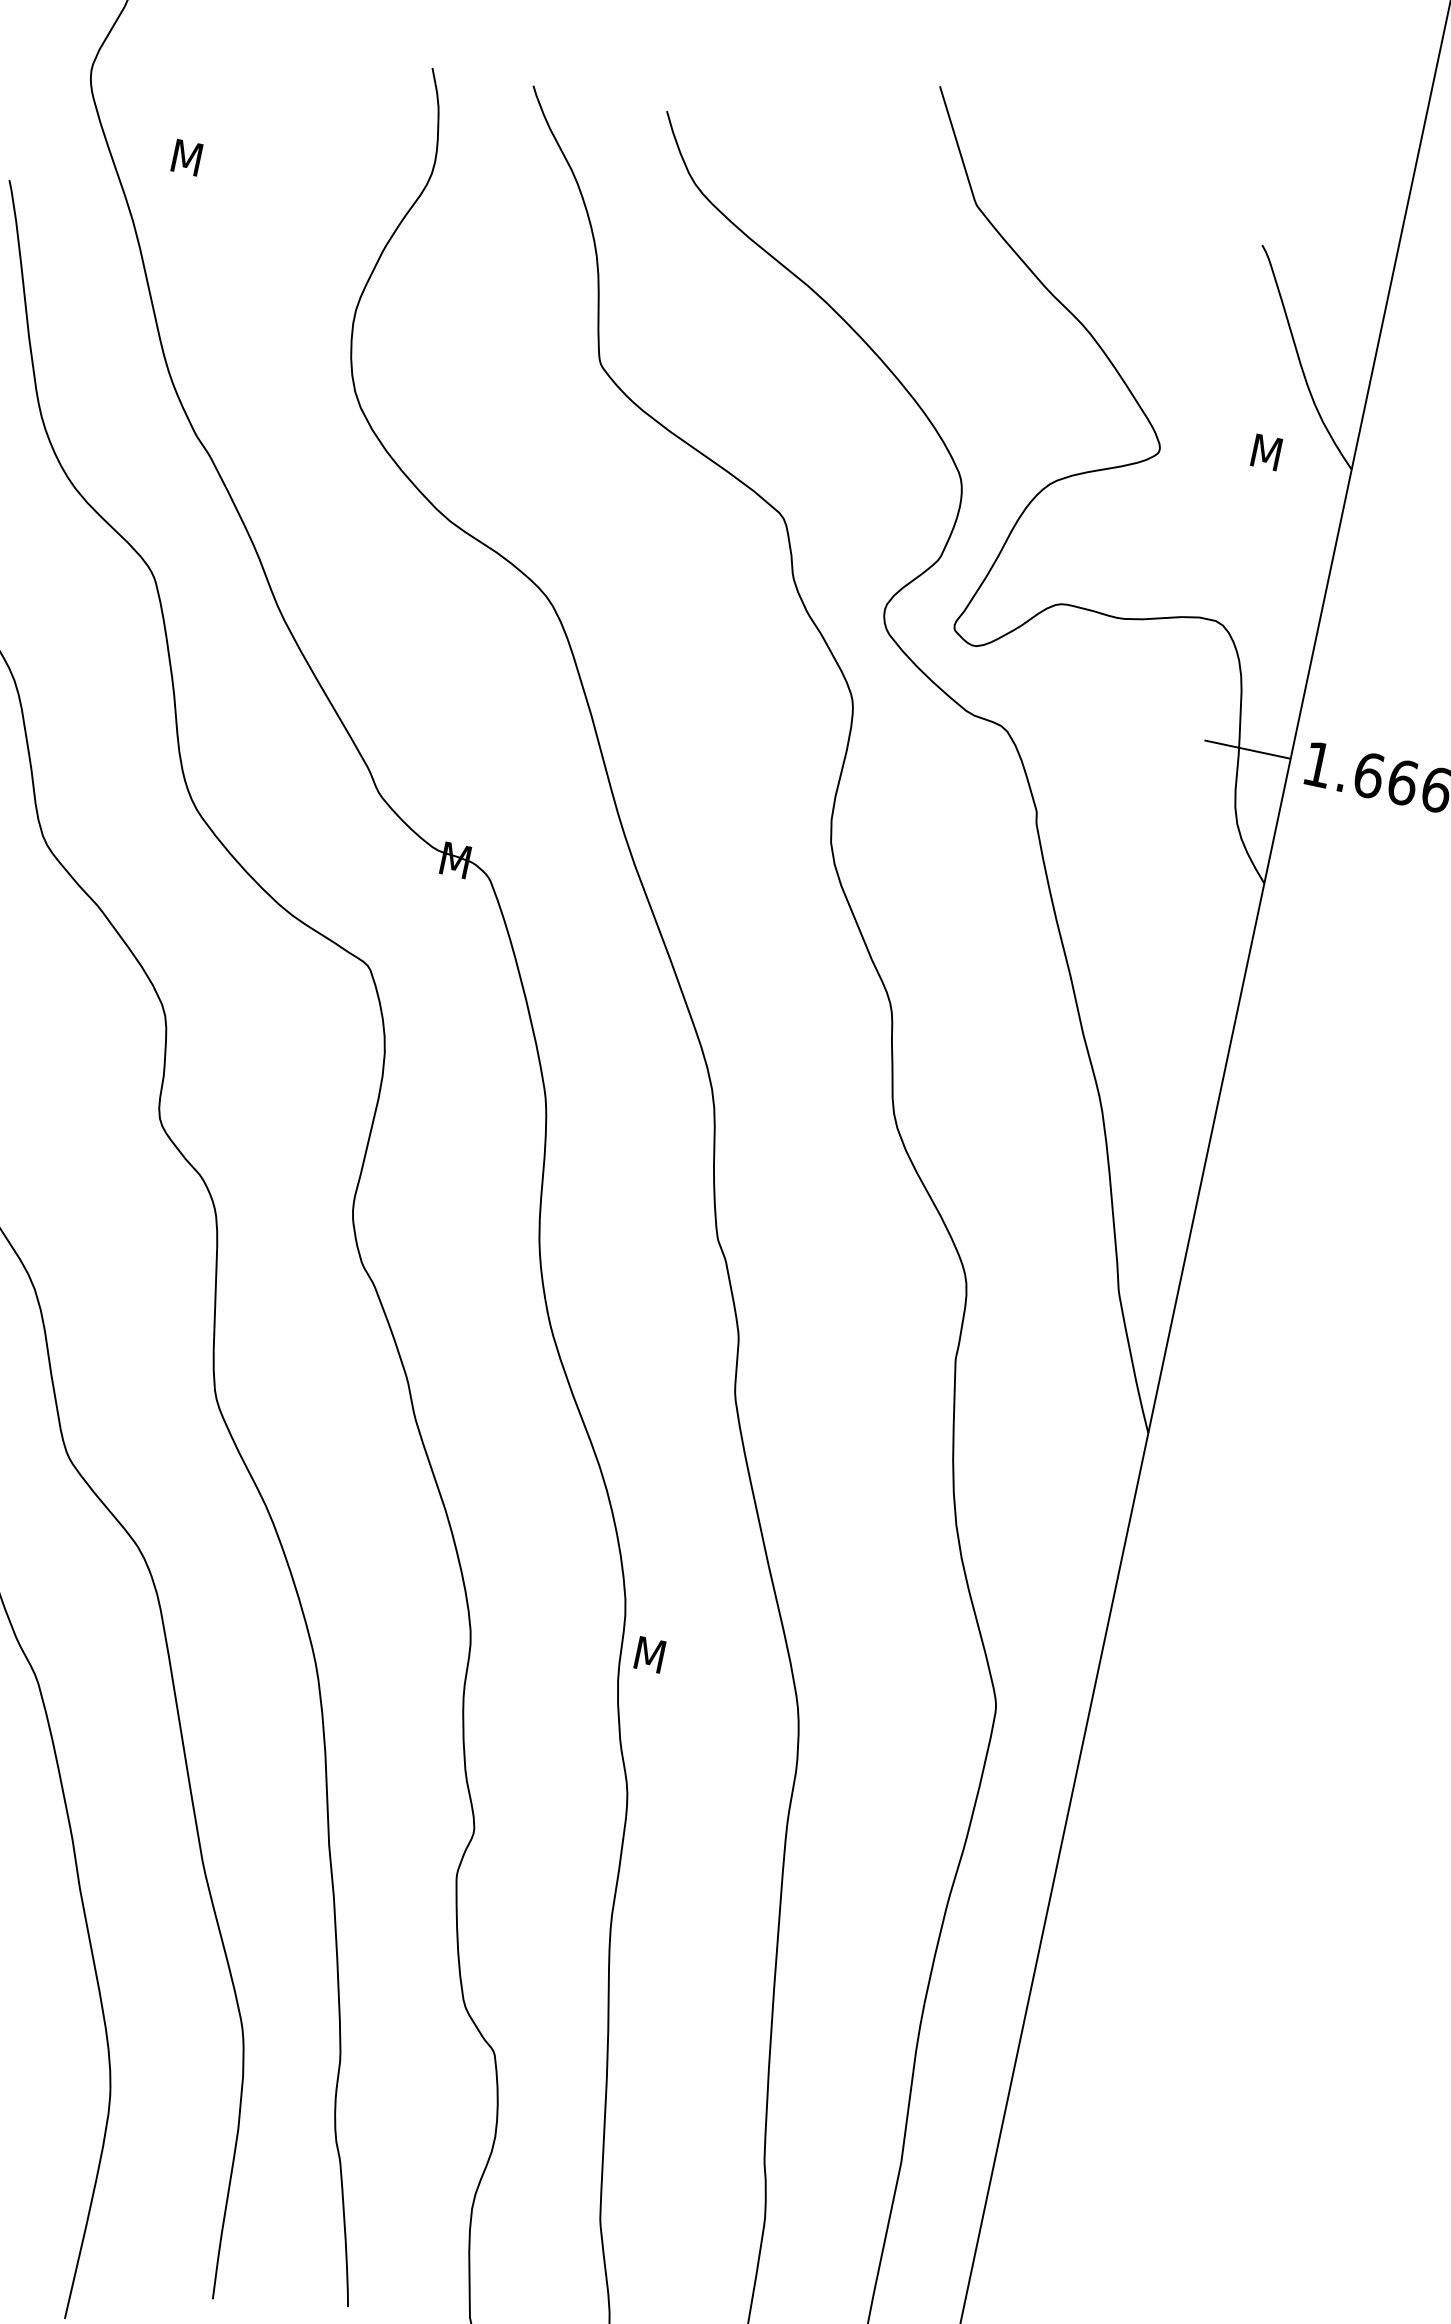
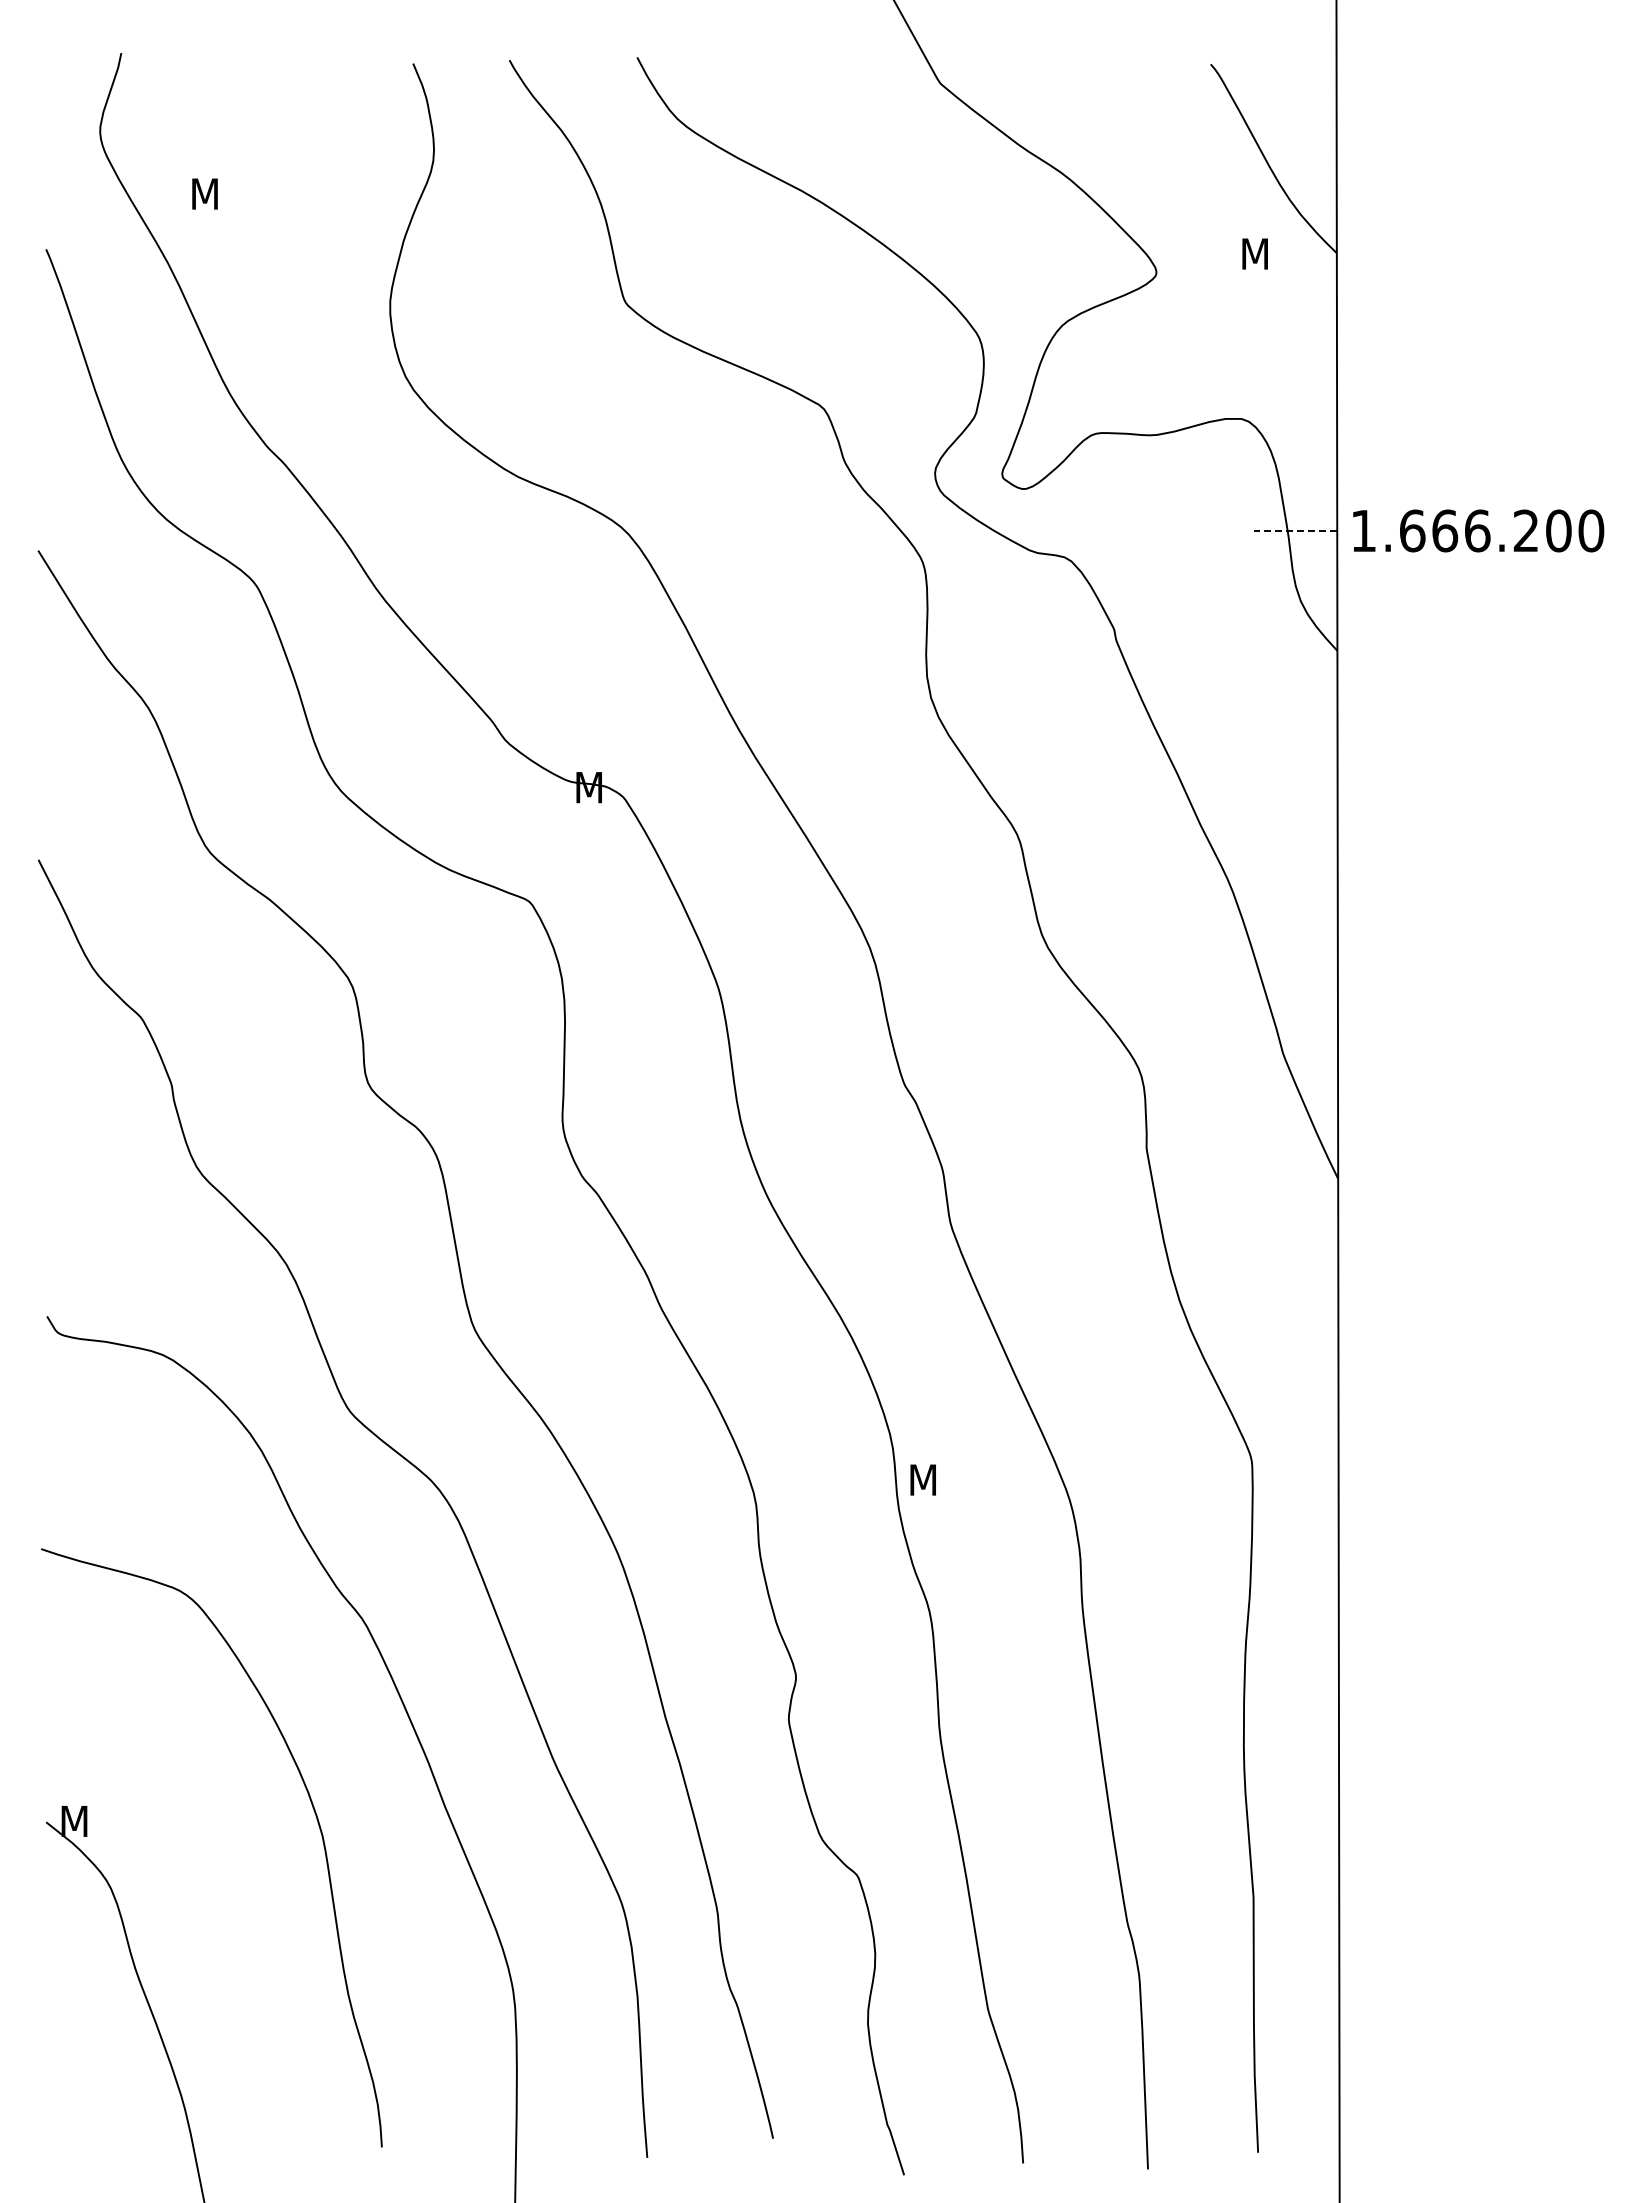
line: (1247, 749) -> (1295, 530), solid -> dashed

